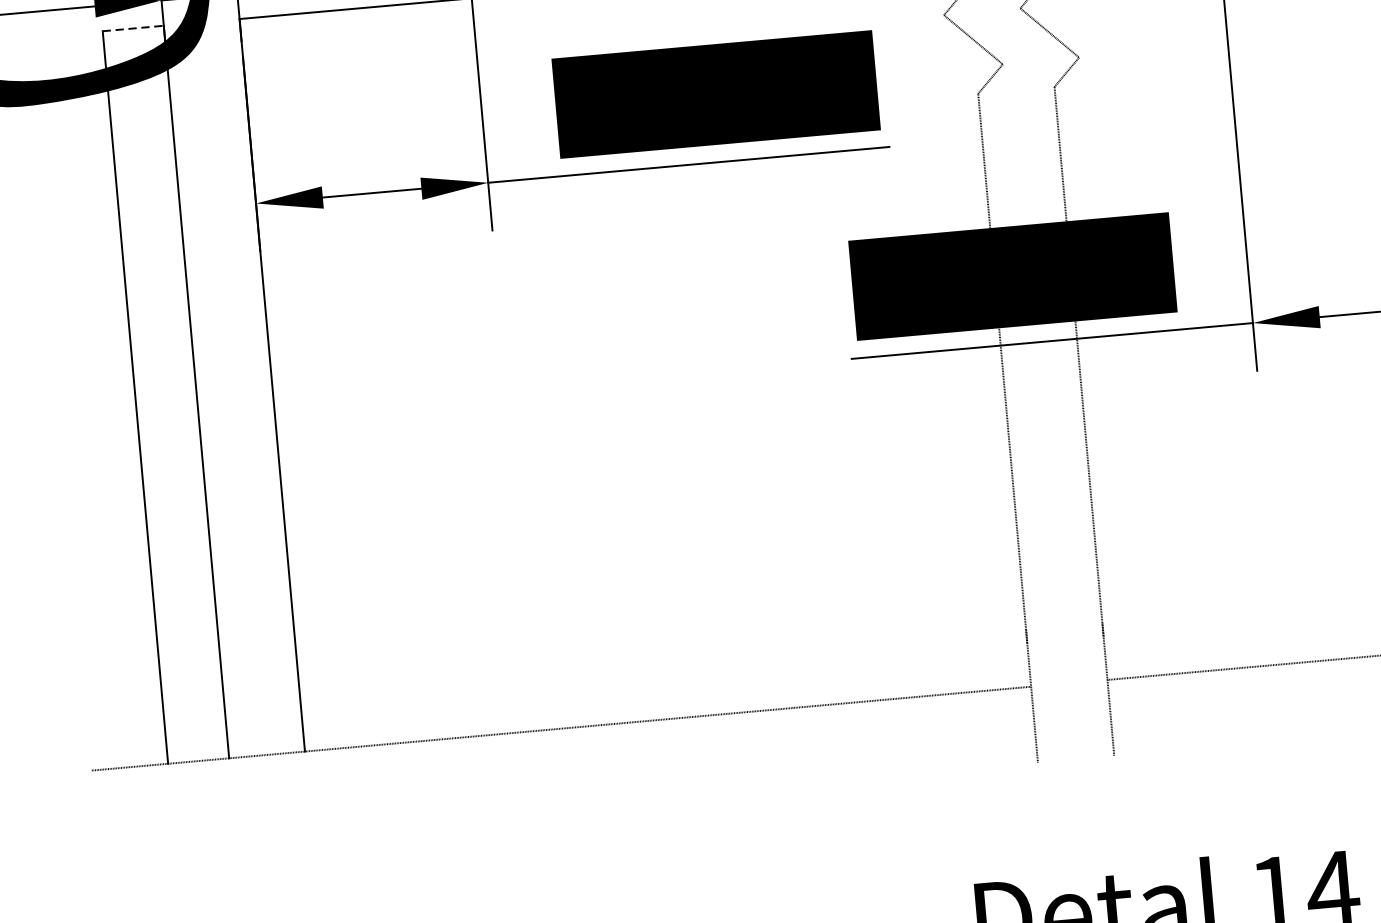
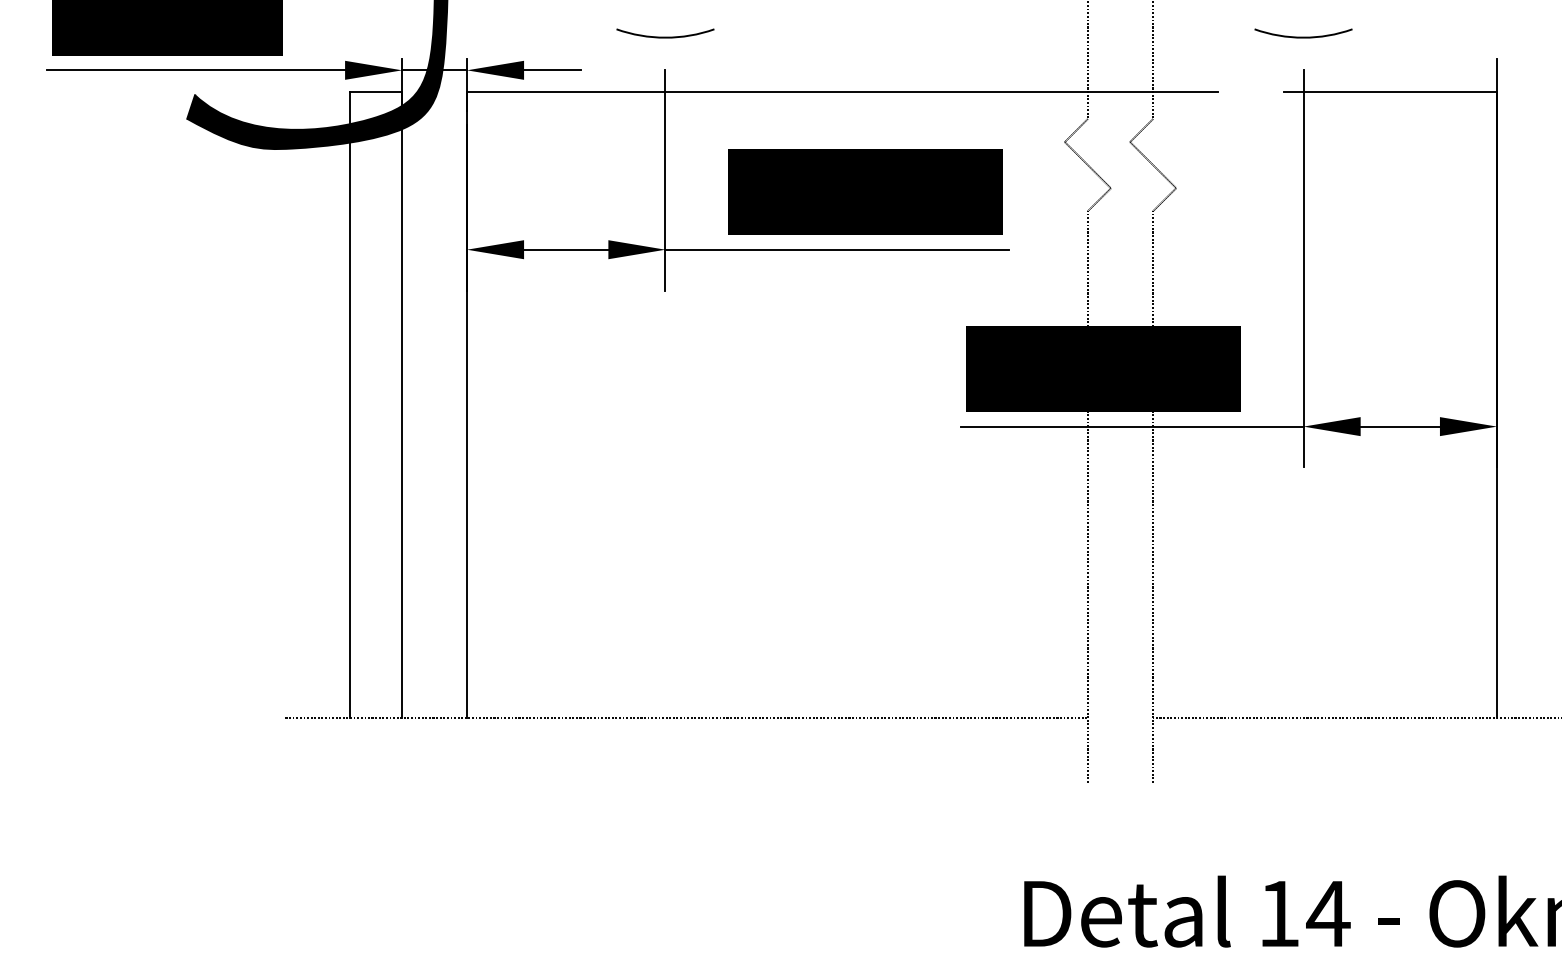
line: (133, 29) -> (376, 92), dashed -> solid

